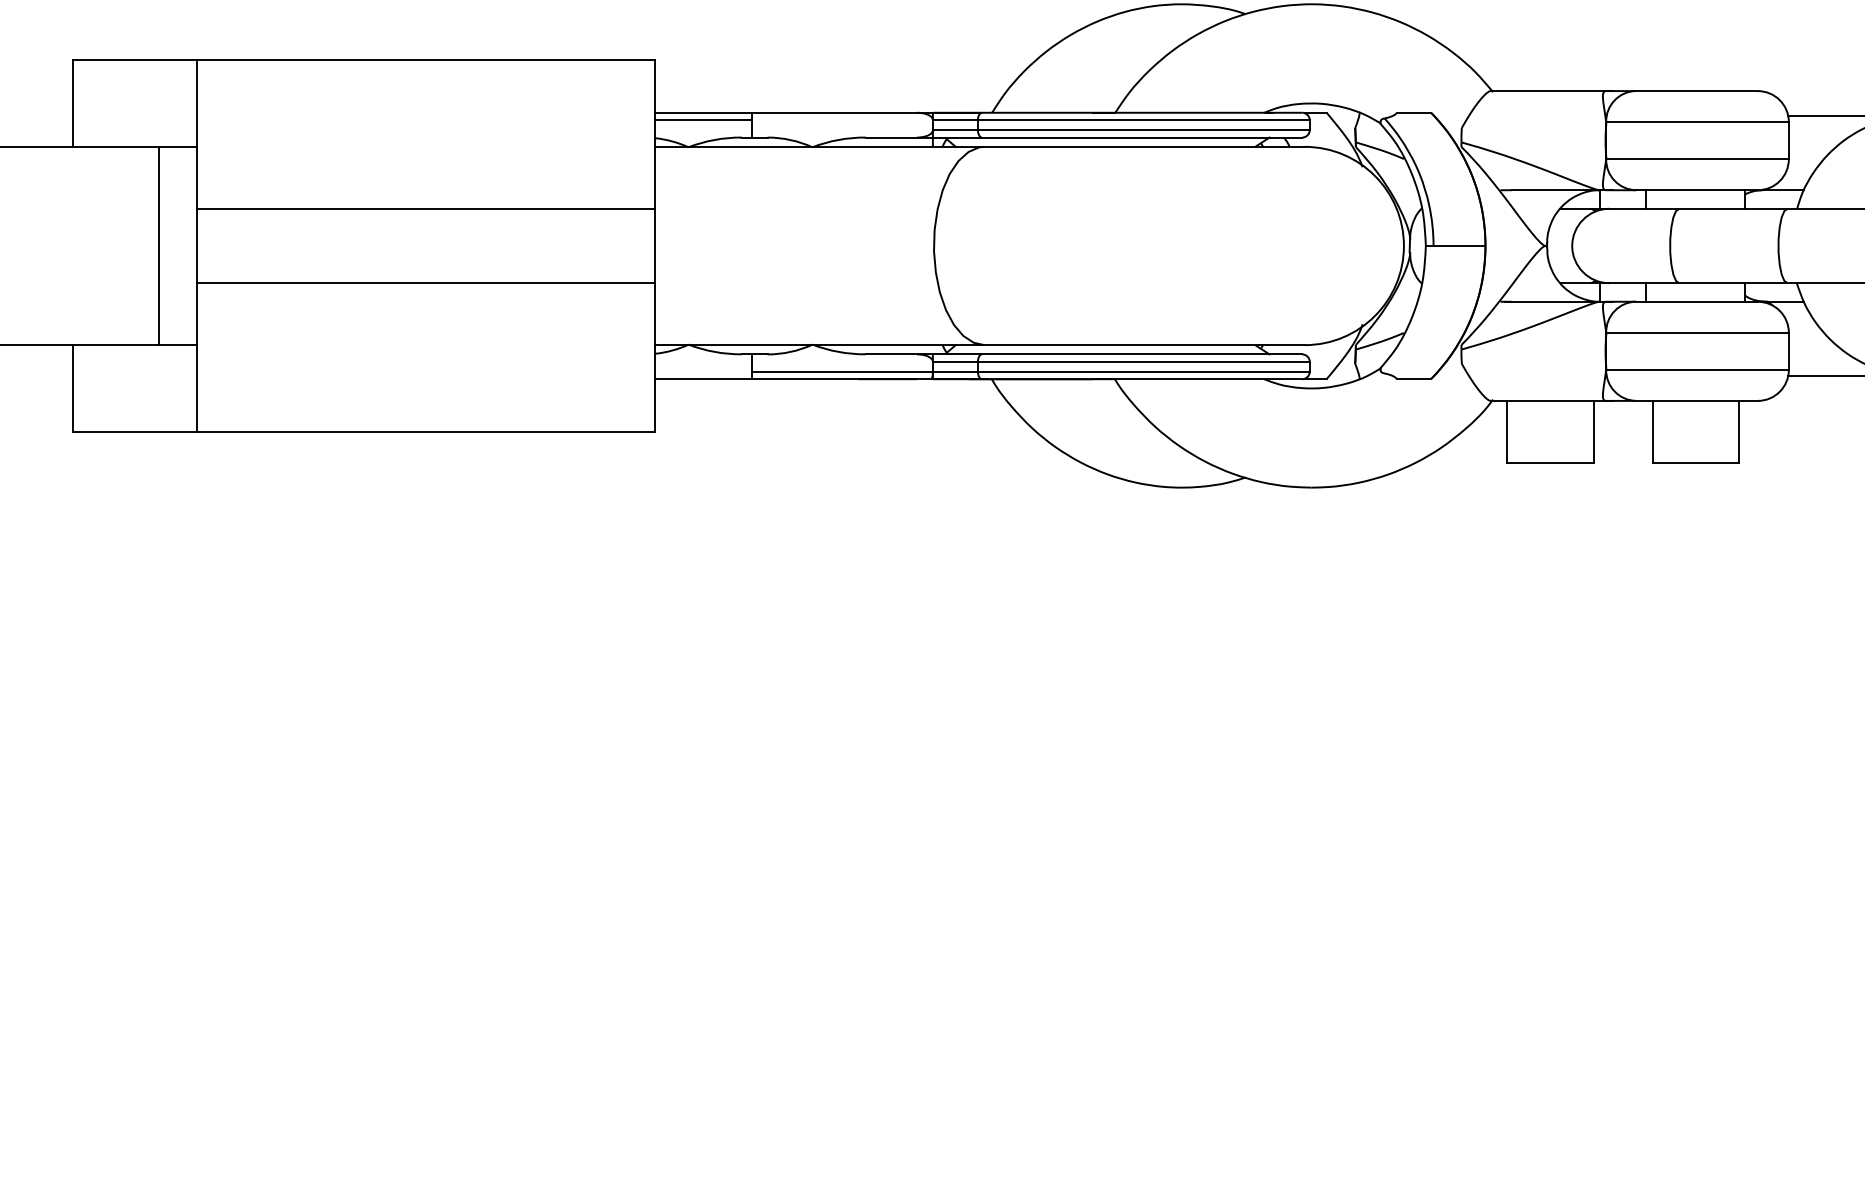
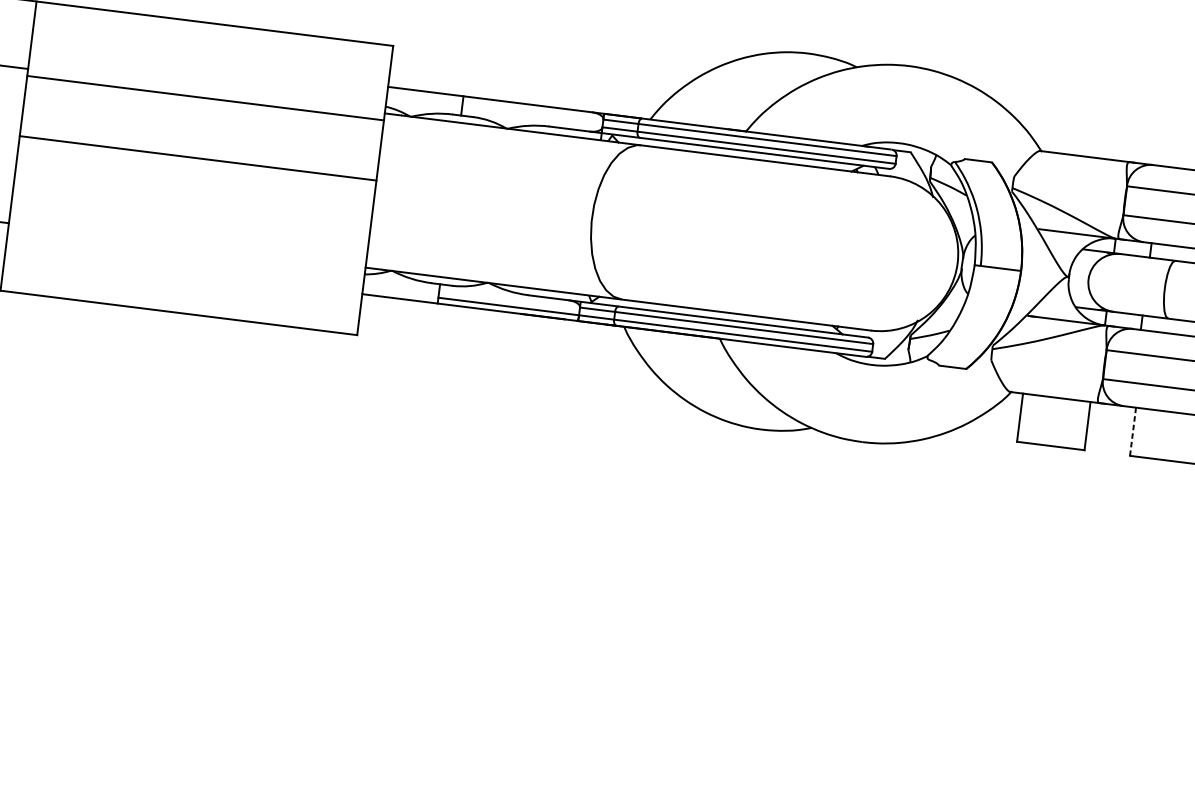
line: (703, 120) -> (424, 97), removed
line: (425, 208) -> (205, 97), moved
line: (425, 283) -> (197, 158), moved
line: (1652, 431) -> (1133, 431), solid -> dashed

